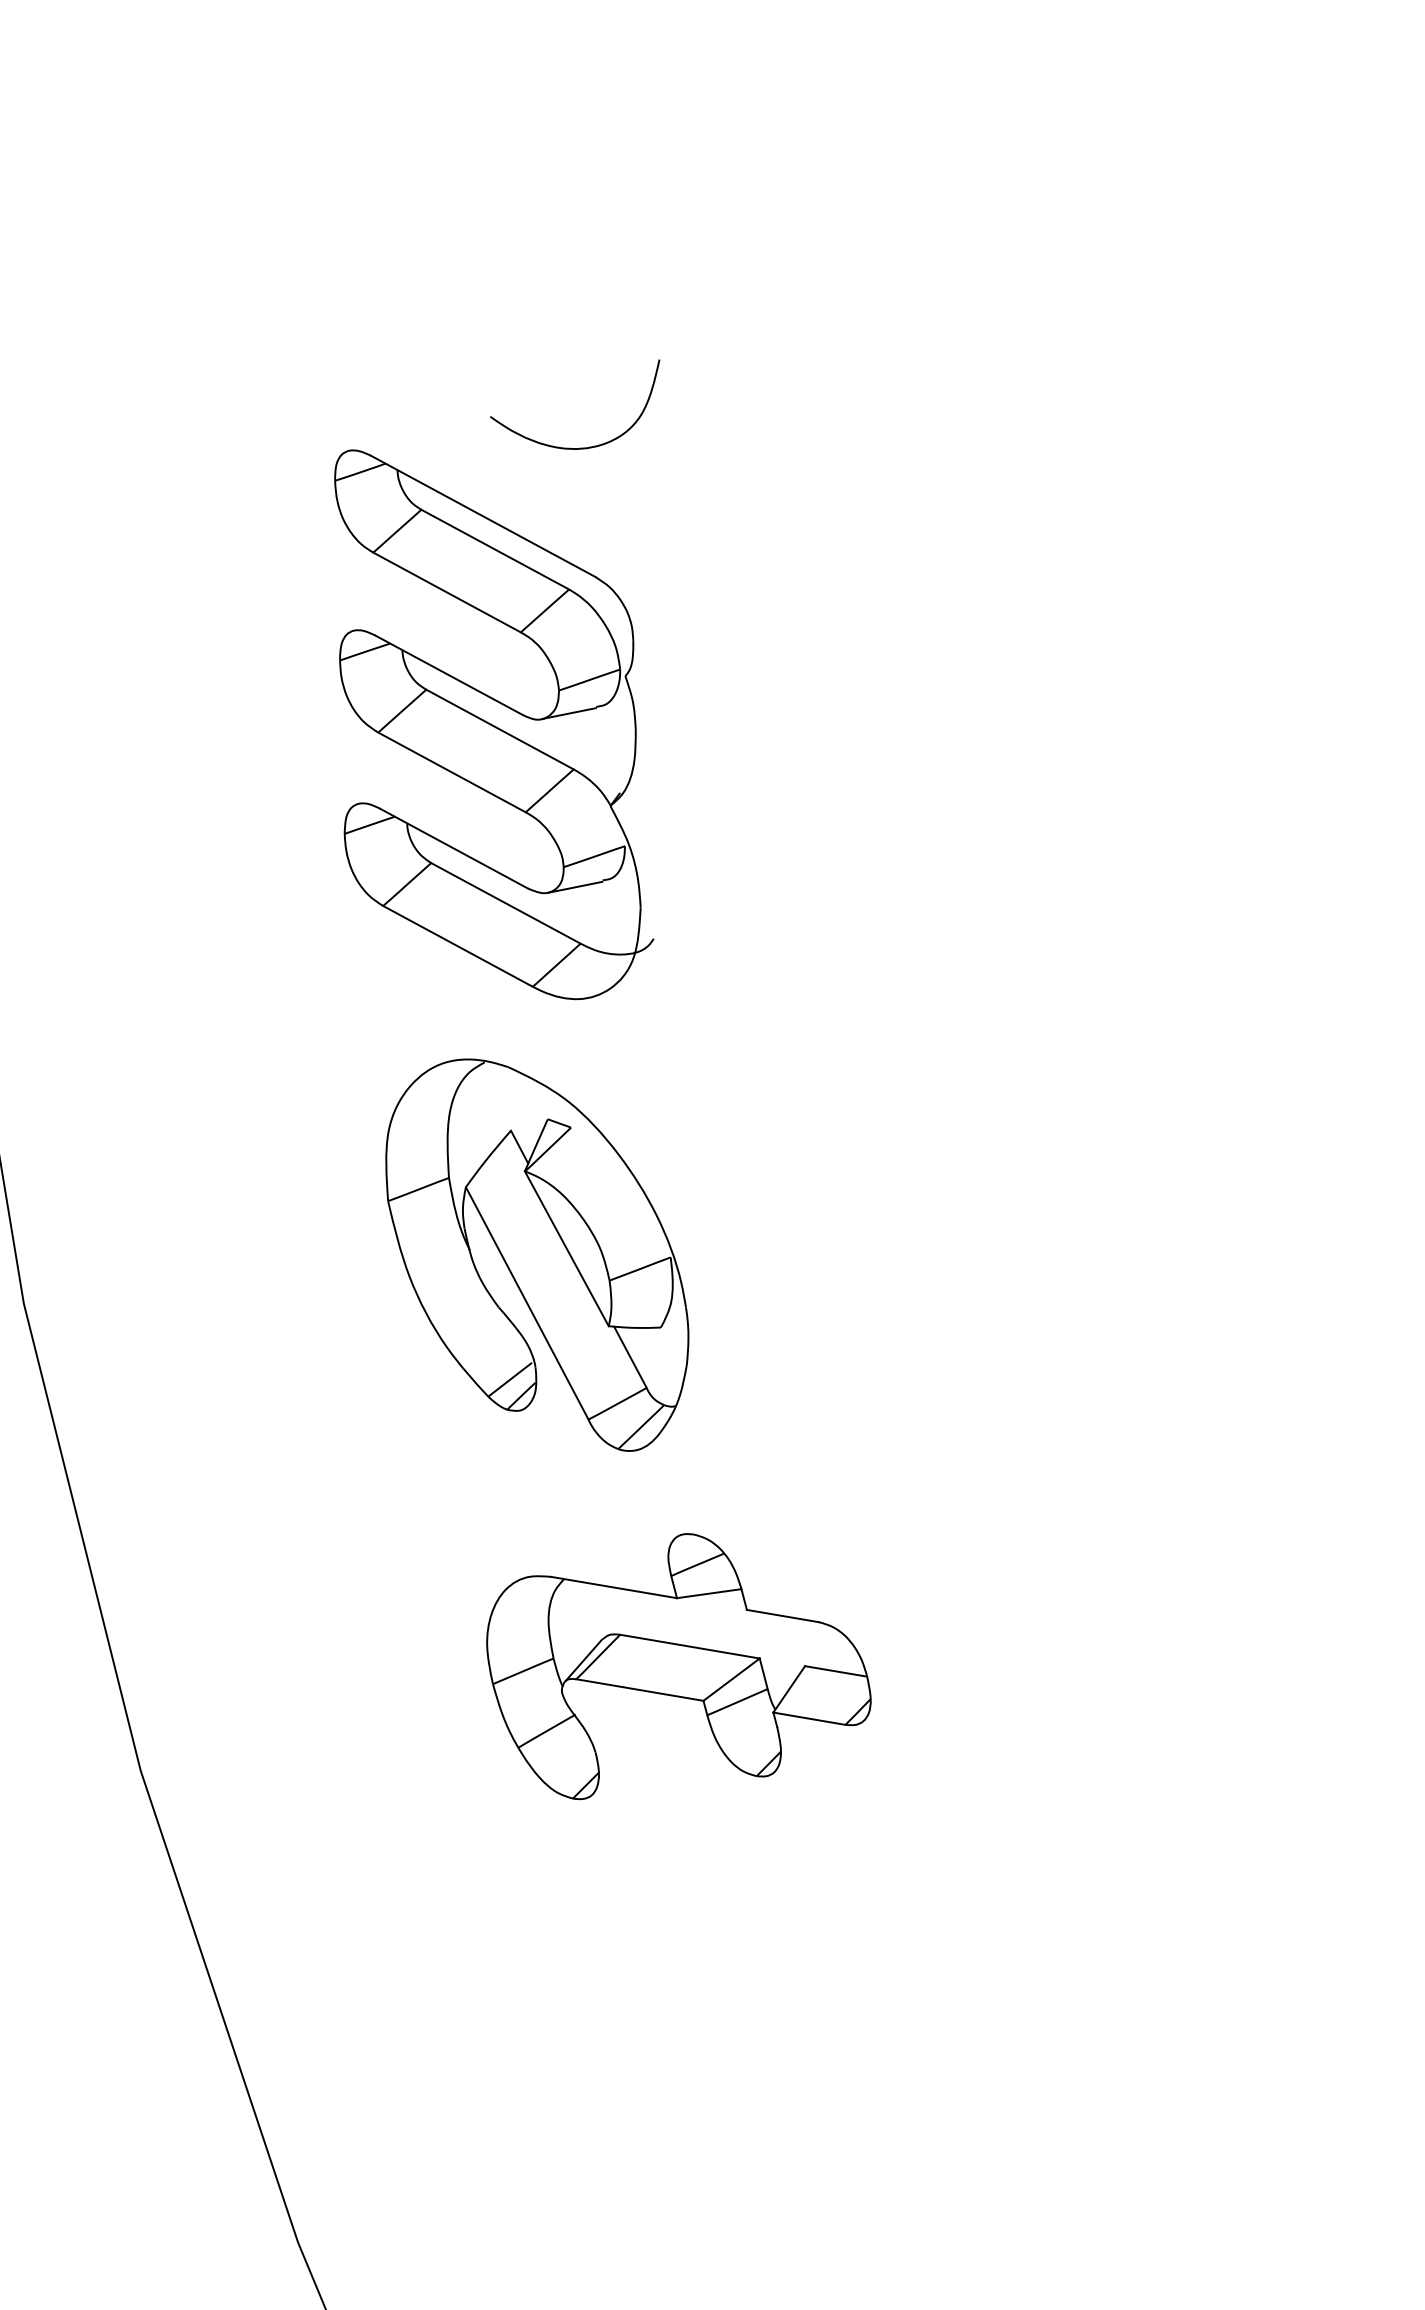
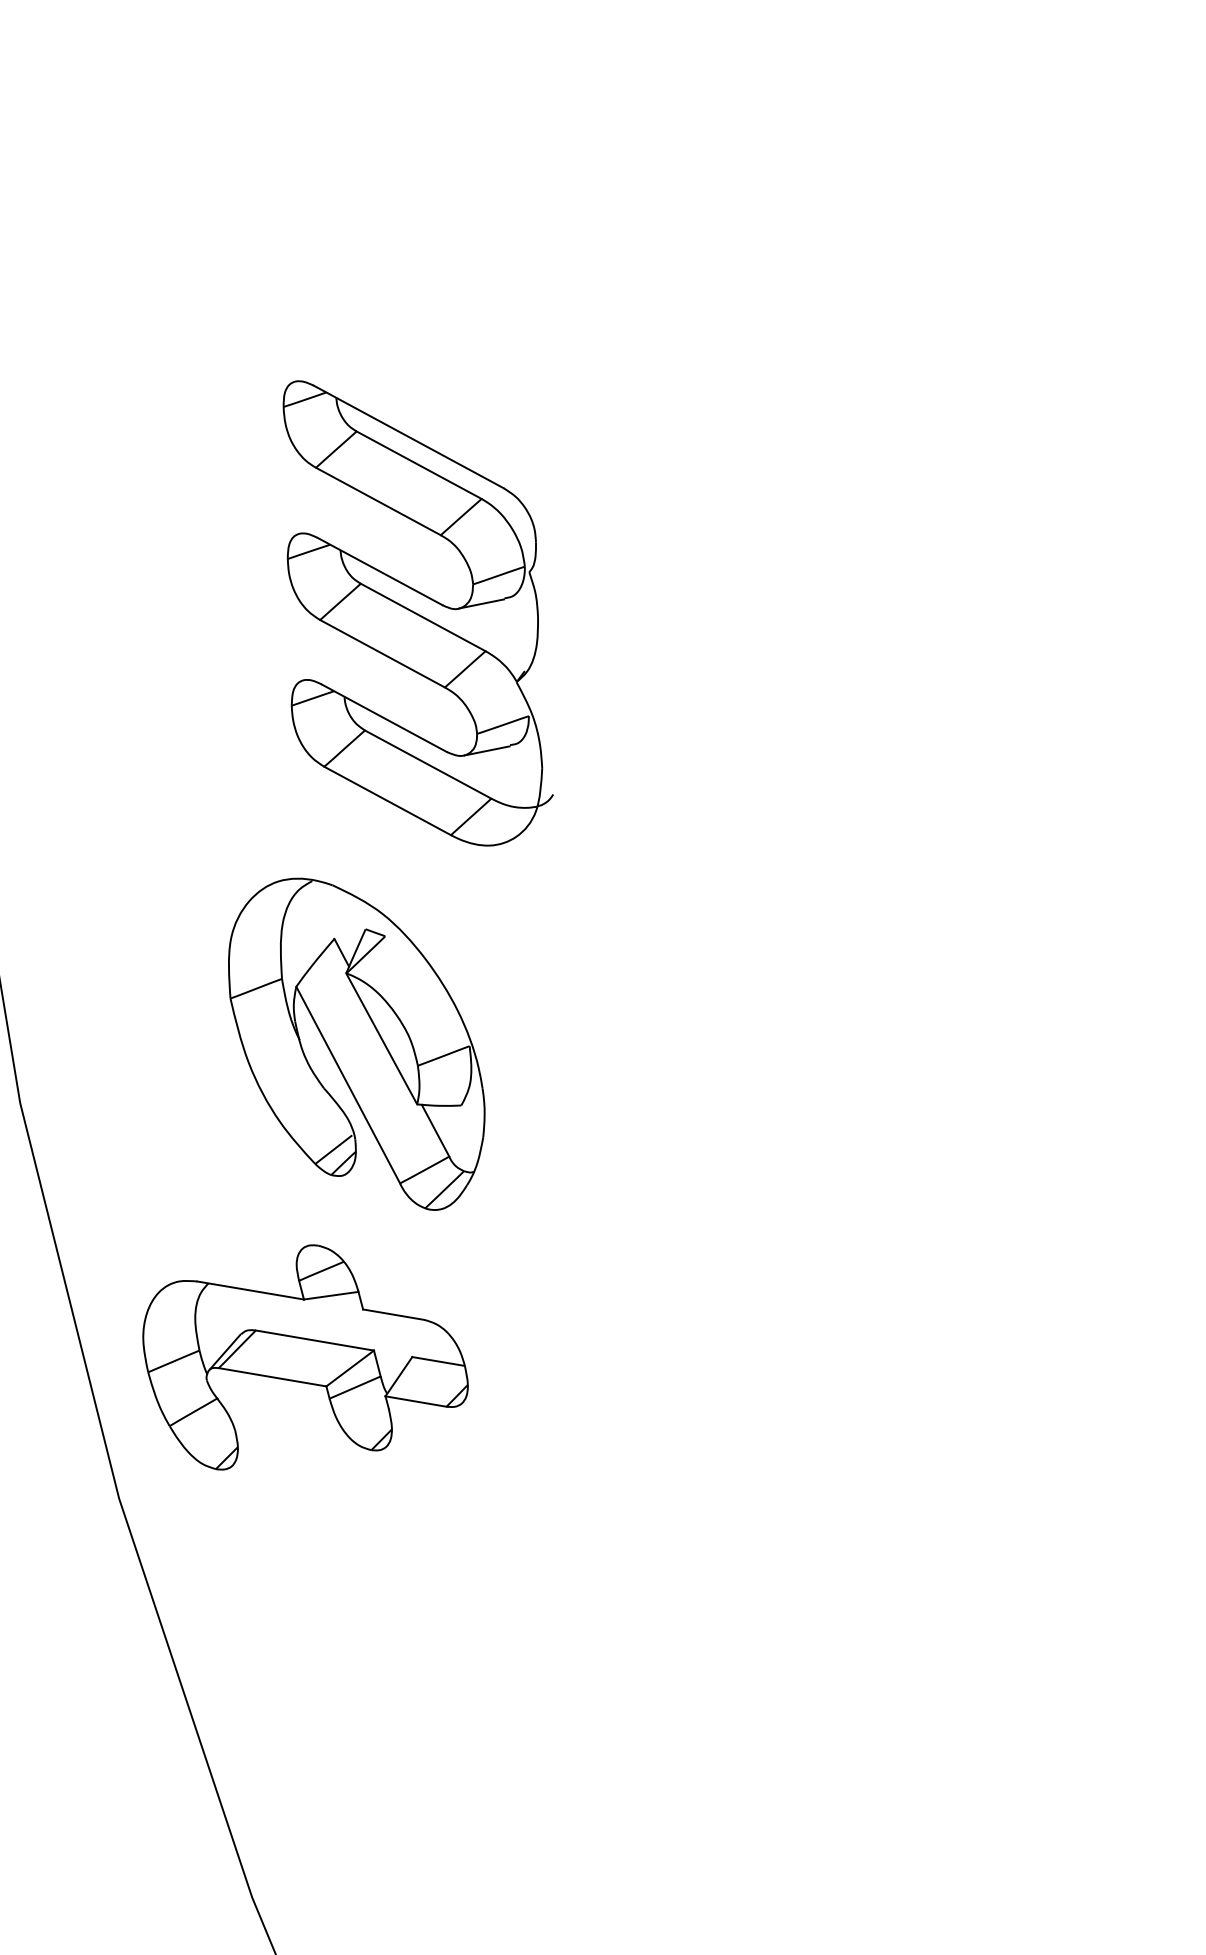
curve: (580, 447) -> (491, 378), removed
part: (537, 1254) -> (356, 1043), moved
part: (678, 1666) -> (305, 1357), moved

